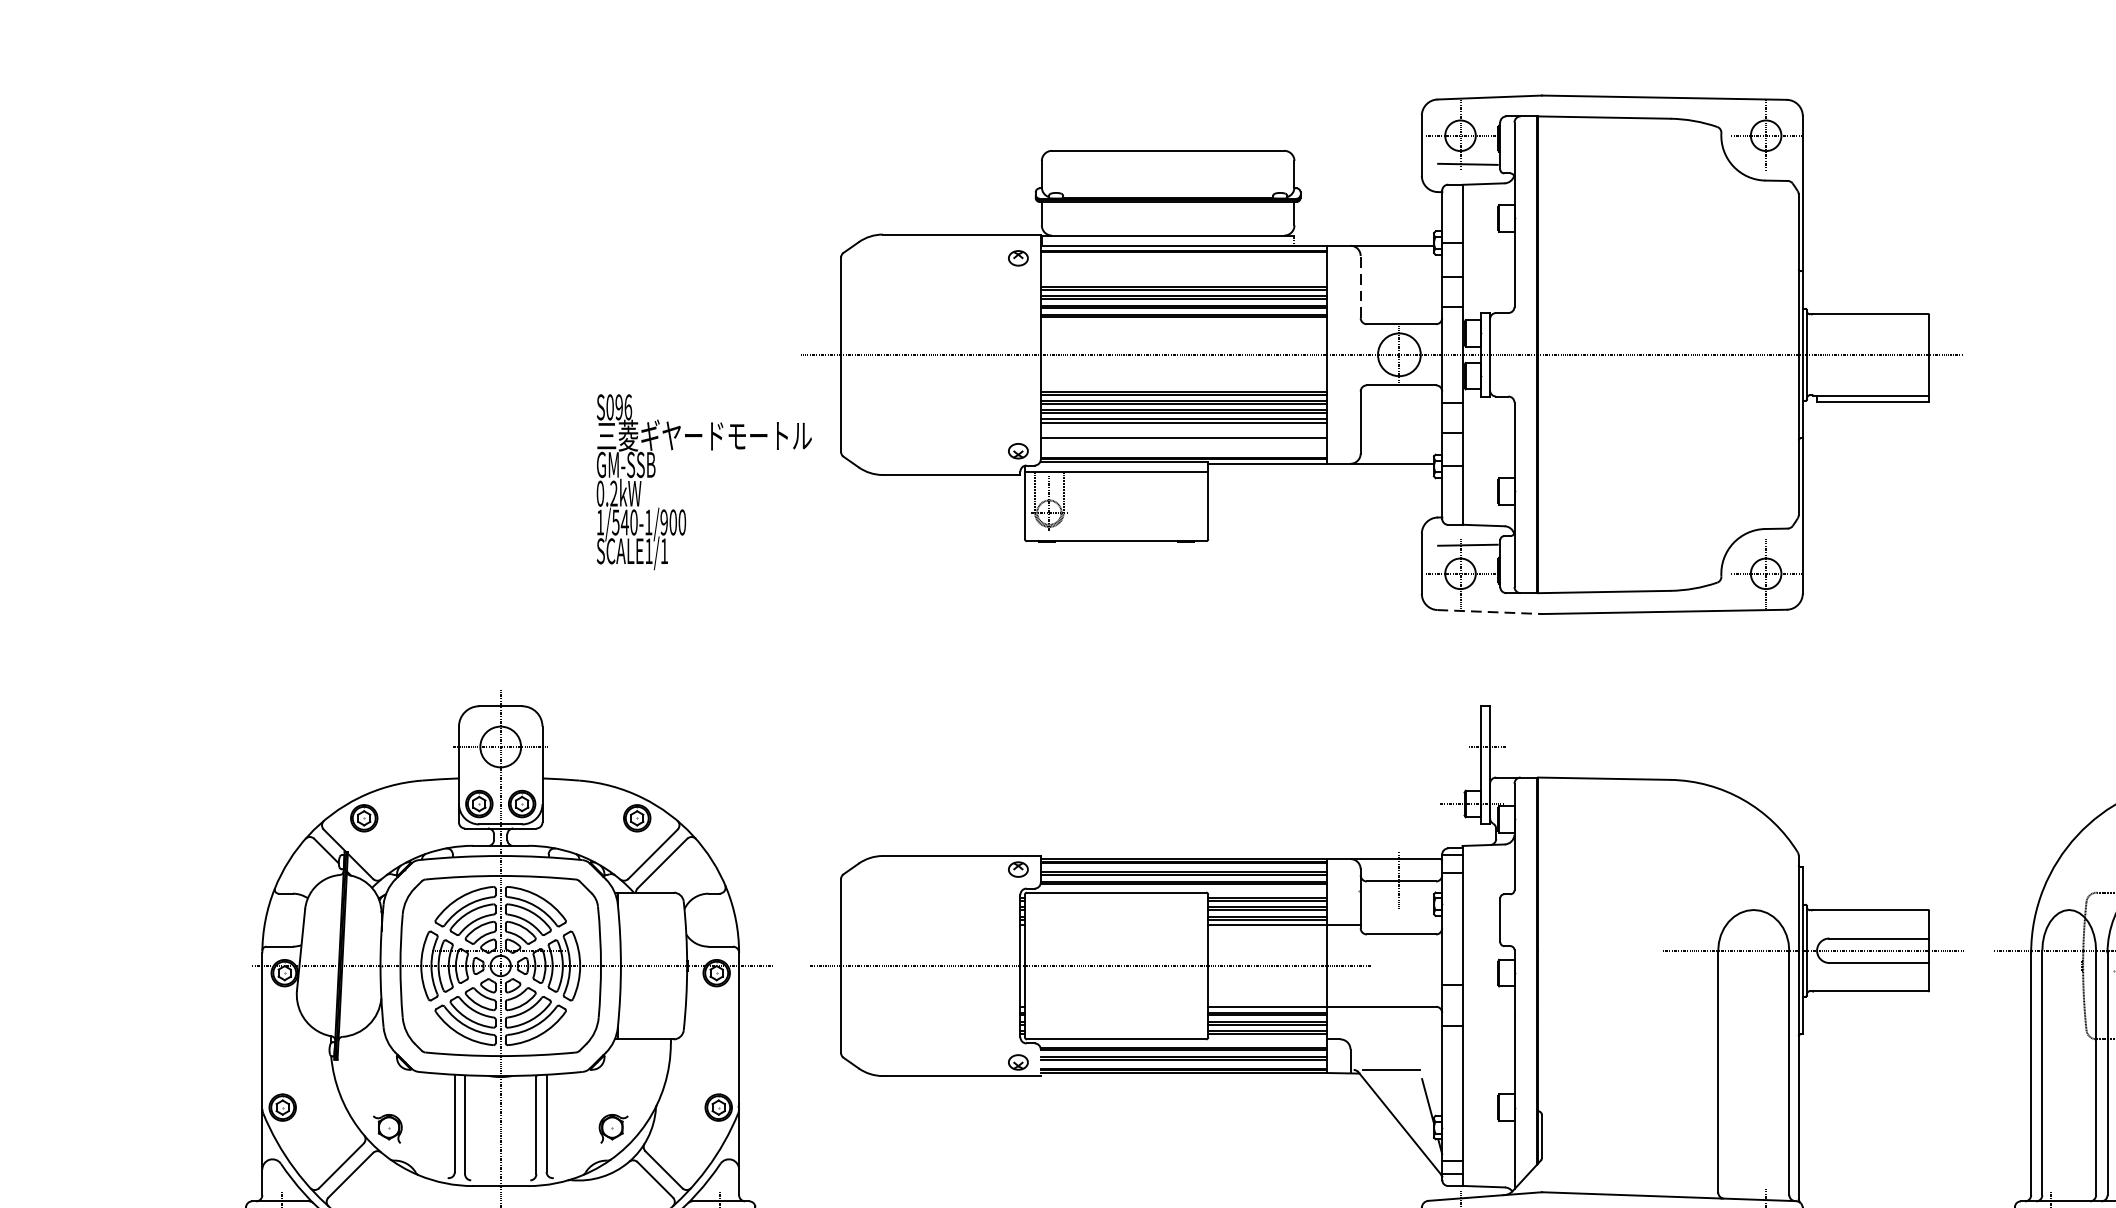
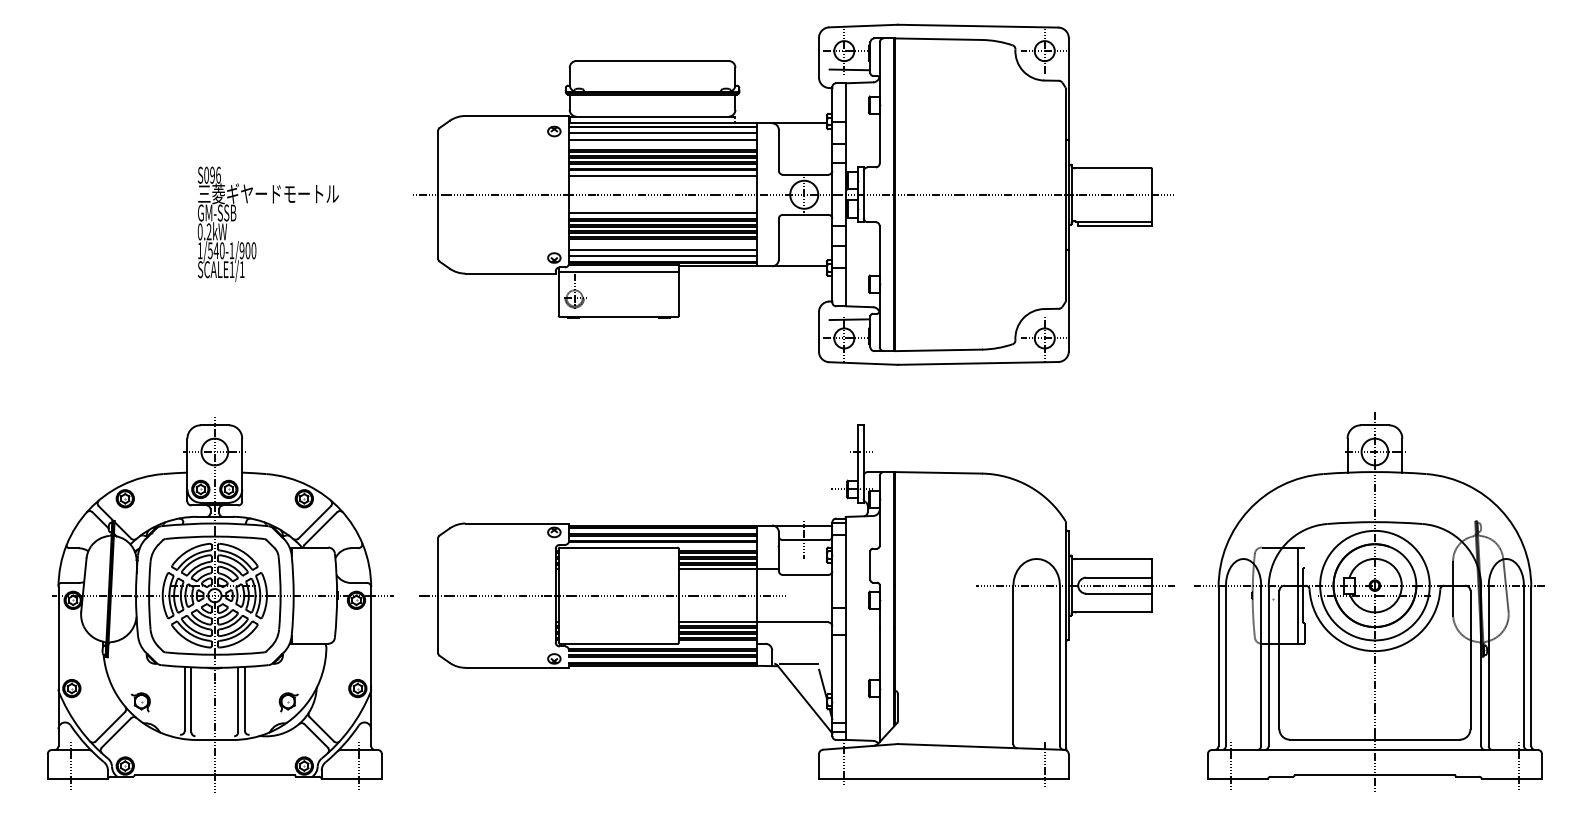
line: (1183, 261) -> (662, 133), added
line: (1183, 270) -> (662, 139), added
line: (1360, 285) -> (778, 149), dashed -> solid
line: (1183, 326) -> (662, 176), added
line: (1183, 383) -> (662, 213), added
line: (1183, 448) -> (662, 256), added
text: (702, 480) -> (267, 223), moved
line: (1491, 612) -> (864, 363), dashed -> solid

